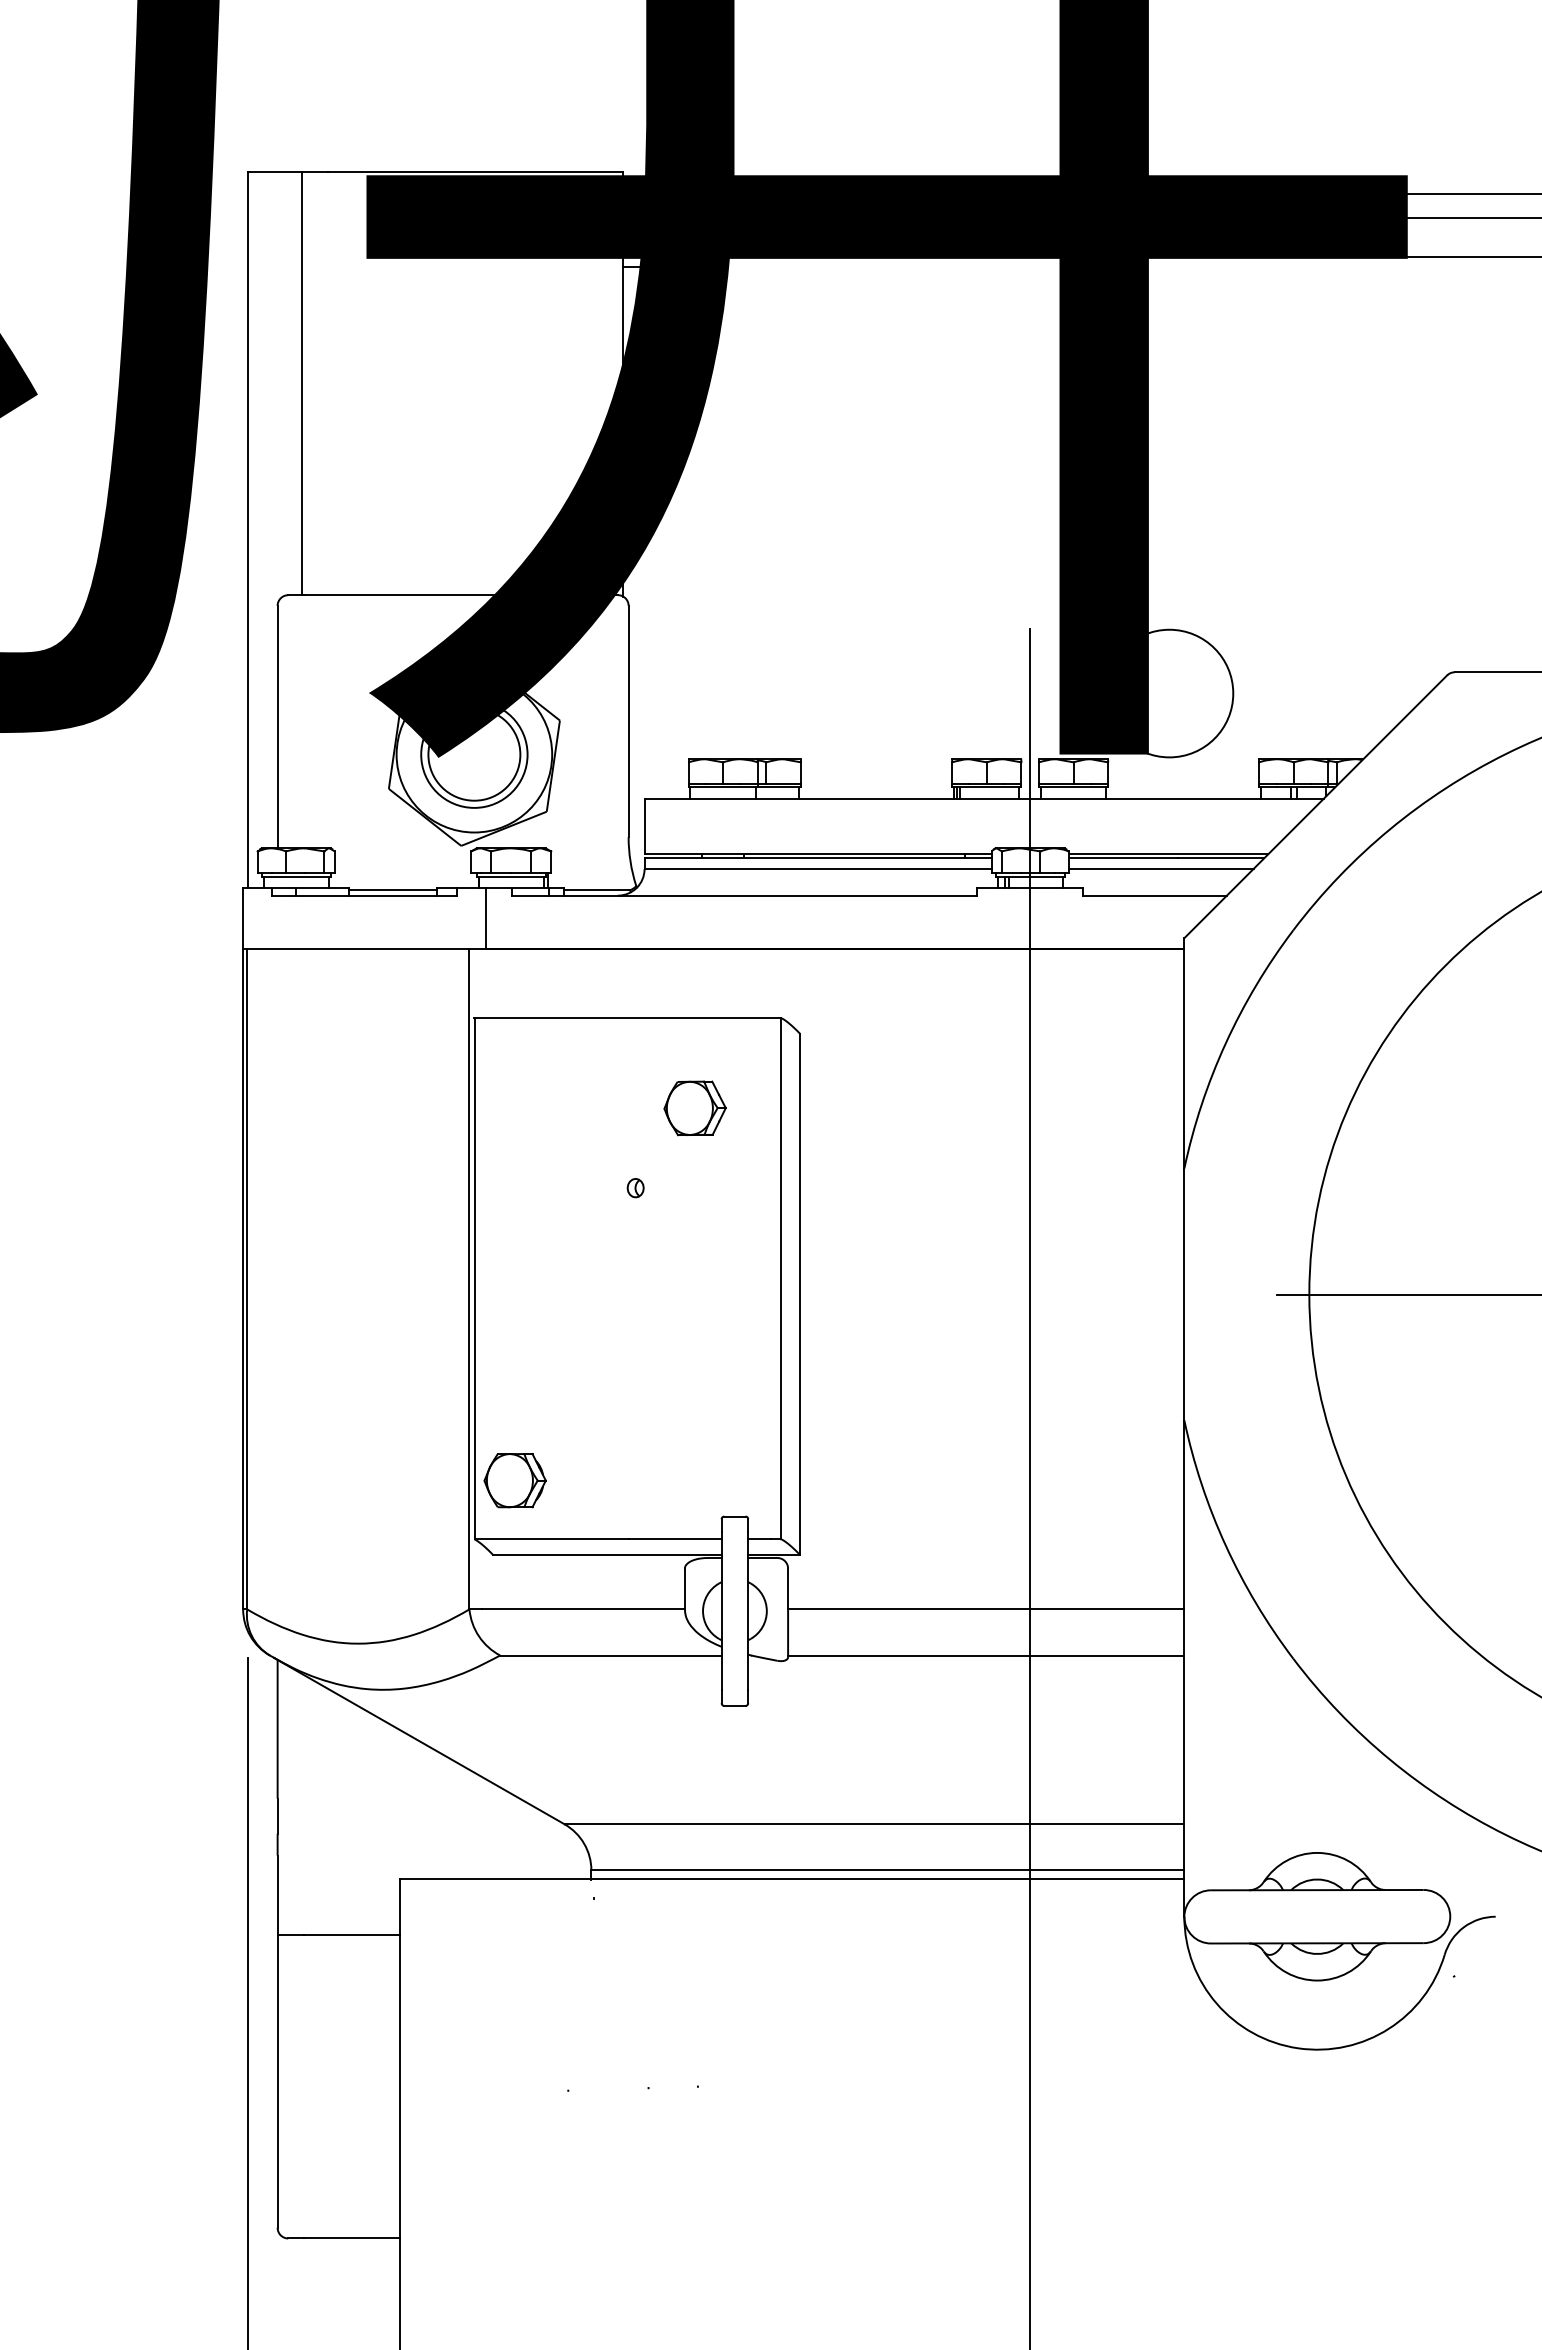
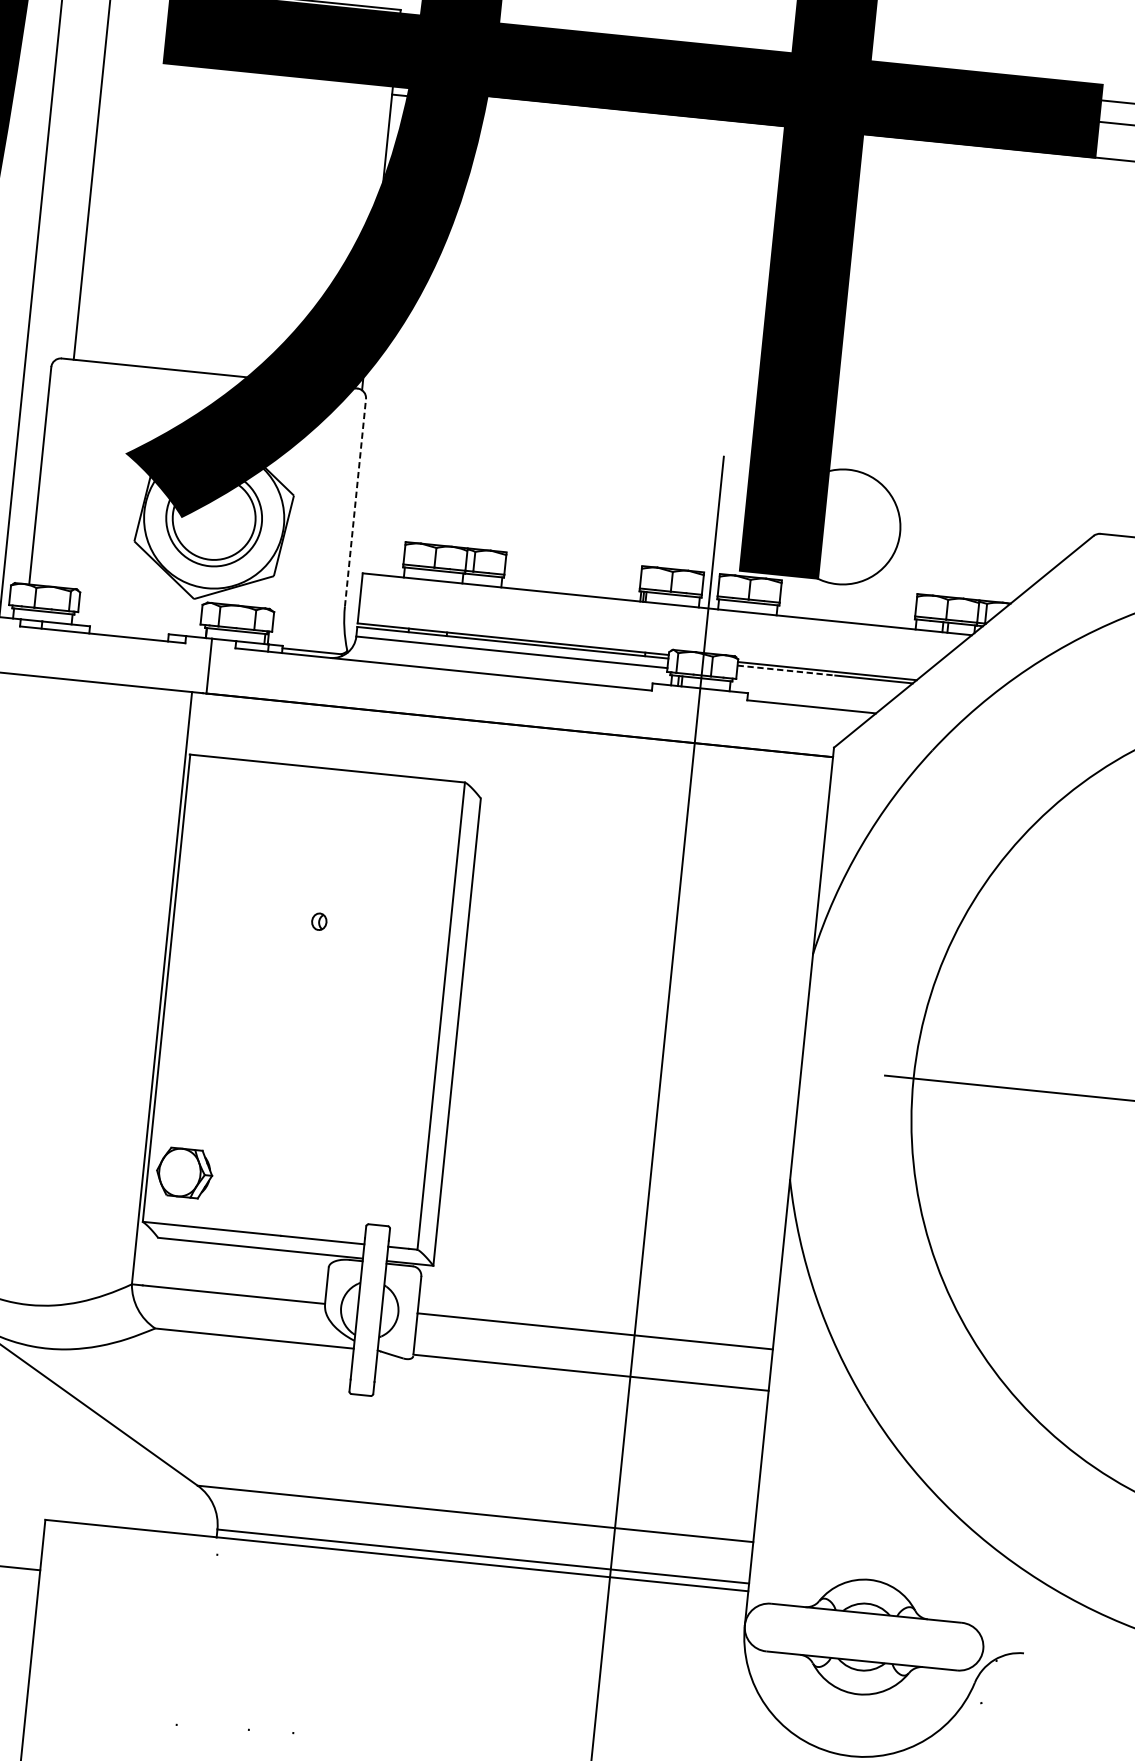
line: (628, 721) -> (355, 502), solid -> dashed
line: (1123, 858) -> (786, 670), solid -> dashed
line: (1160, 869) -> (818, 683), removed
line: (393, 890) -> (129, 632), removed
part: (694, 1108) -> (379, 855), removed

